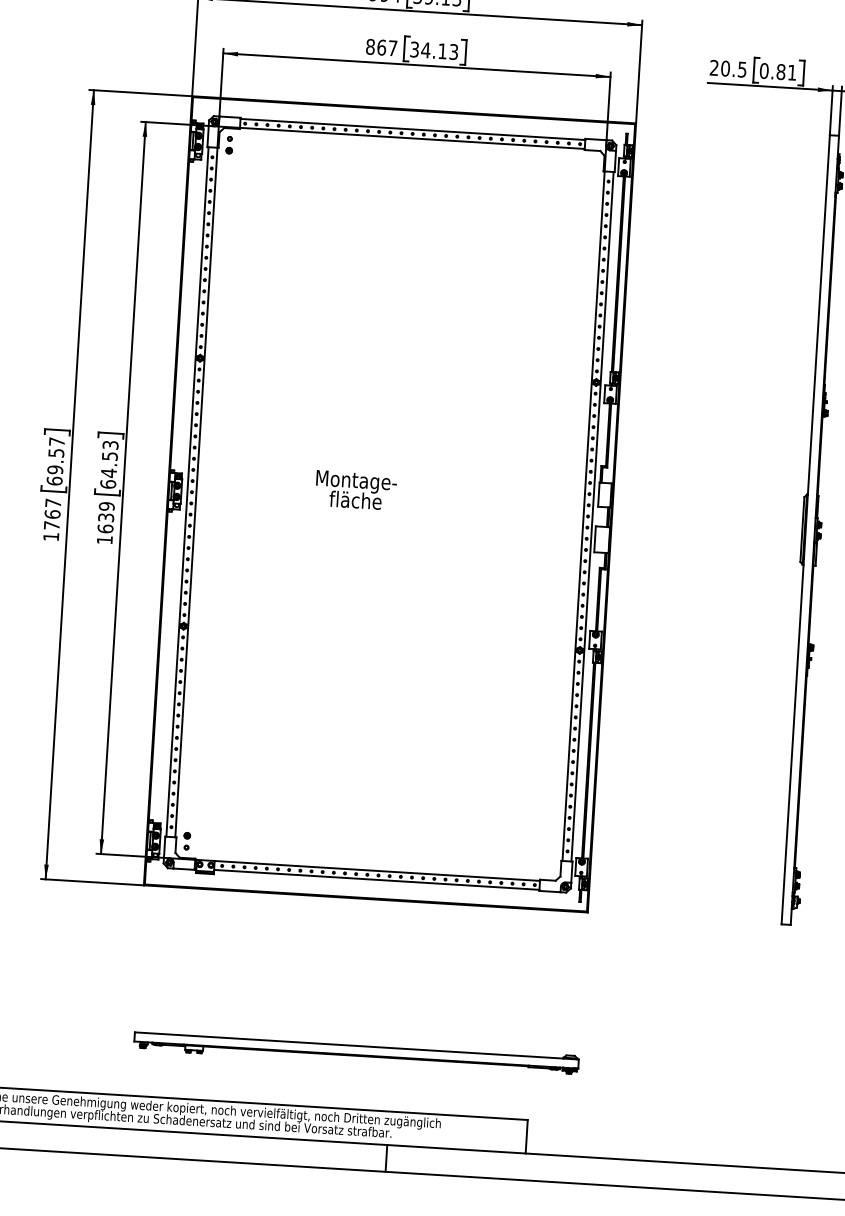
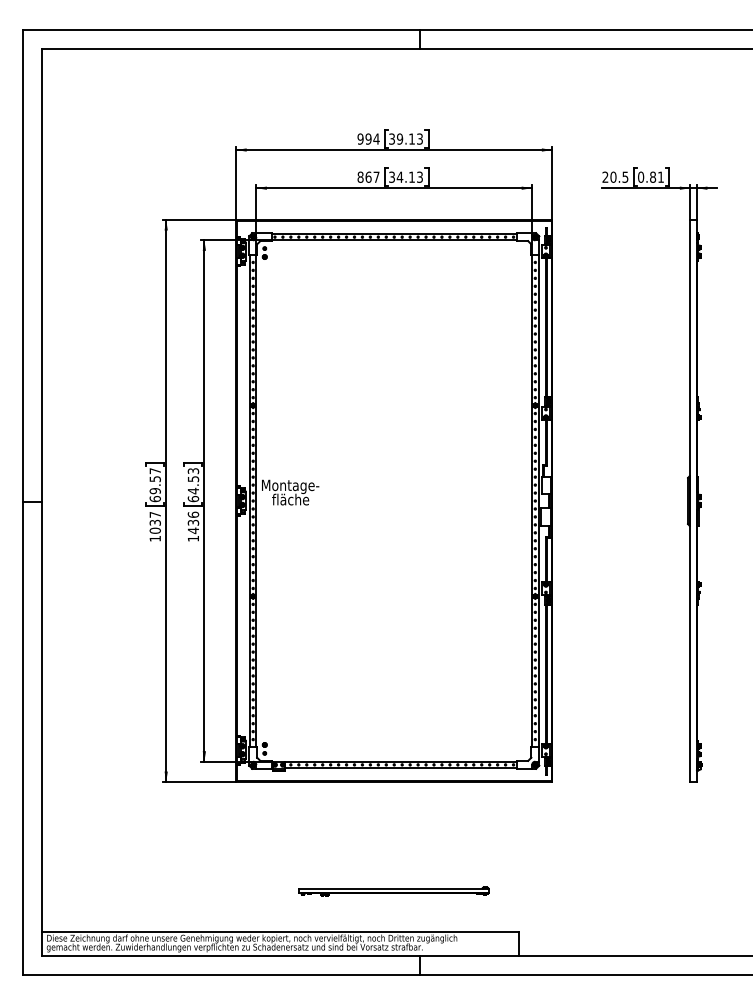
text: (355, 490) -> (290, 492), moved
text: (106, 517) -> (193, 522), 1639 -> 1436
text: (51, 519) -> (154, 526), 1767 -> 1037
part: (355, 1052) -> (393, 891), size x0.6

